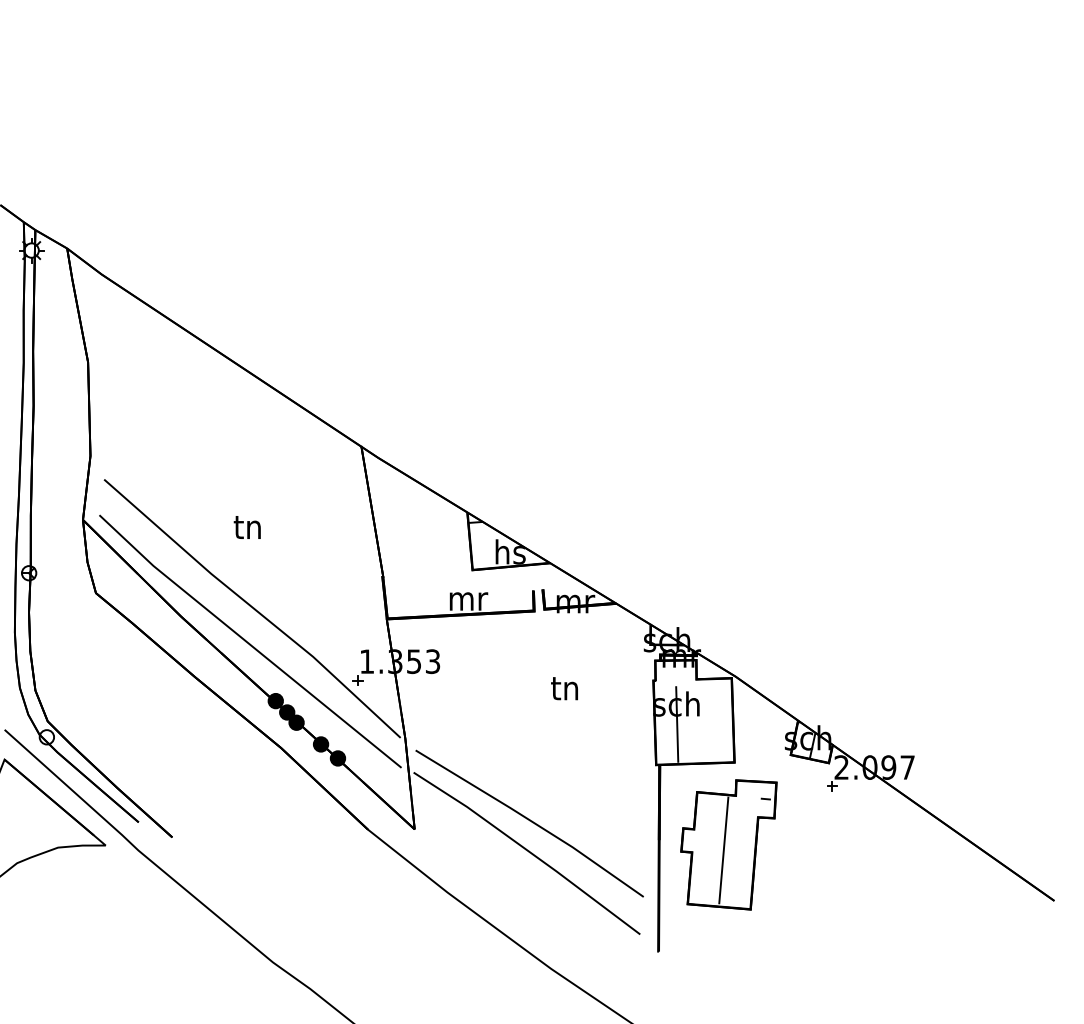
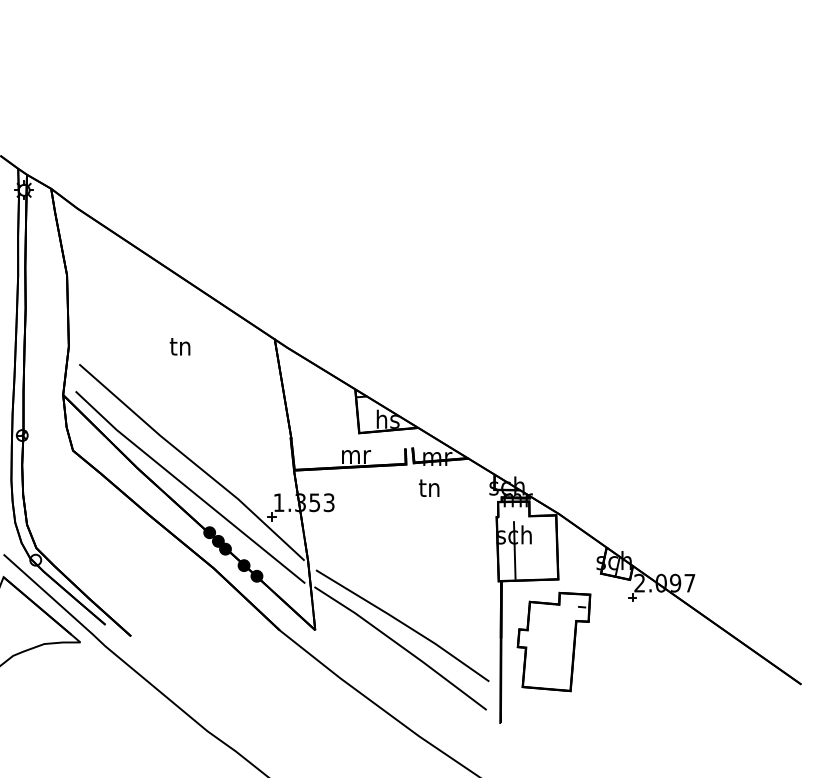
text: (246, 527) -> (179, 346), moved
text: (563, 687) -> (428, 487), moved
line: (722, 850) -> (549, 646), removed

